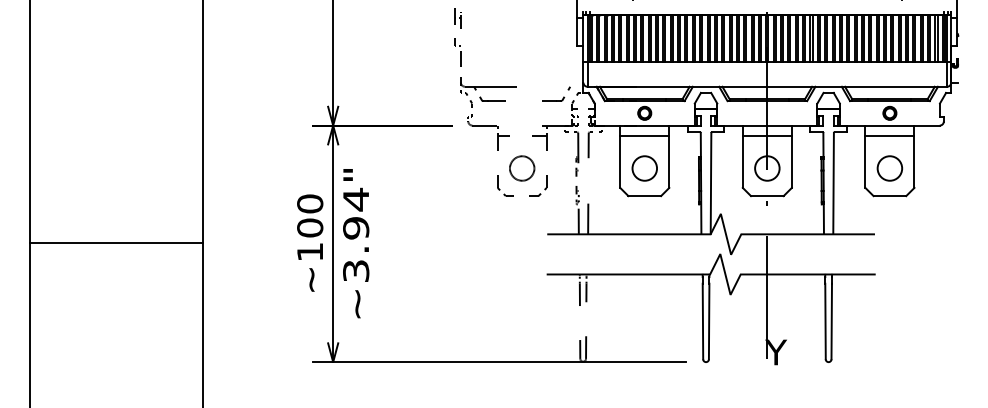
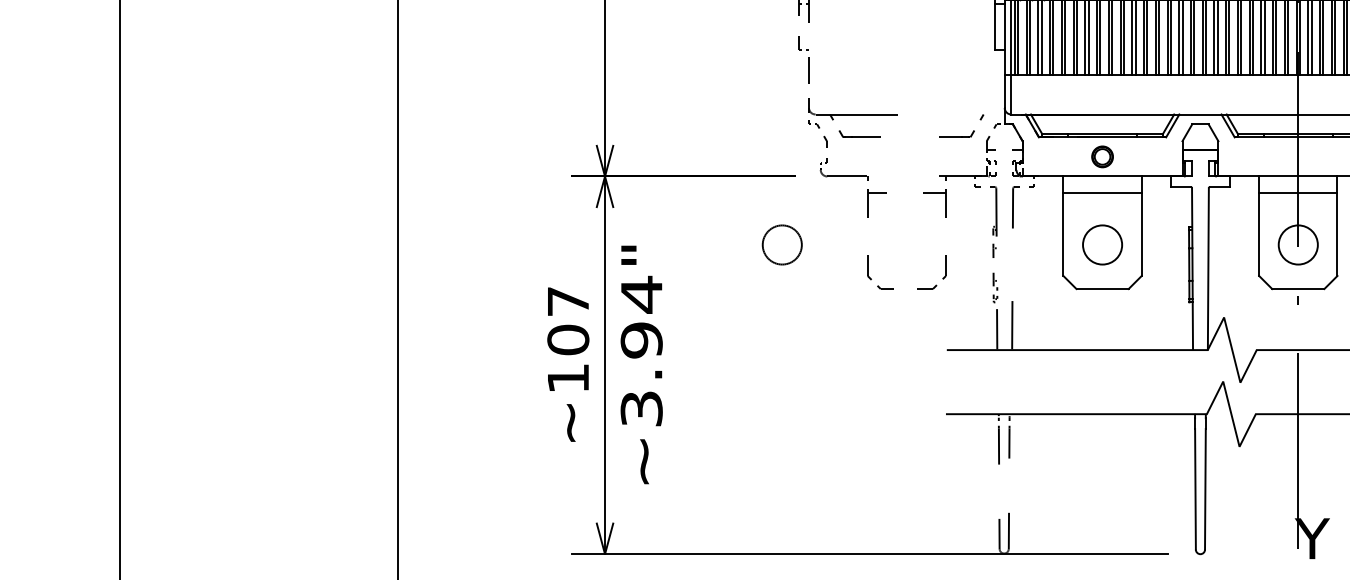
circle: (522, 168) -> (782, 244), moved
text: (310, 203) -> (568, 300), ~100 -> ~107
line: (116, 242) -> (259, 363), removed

